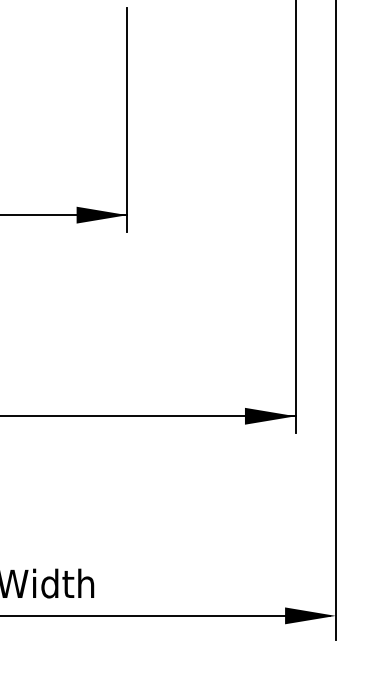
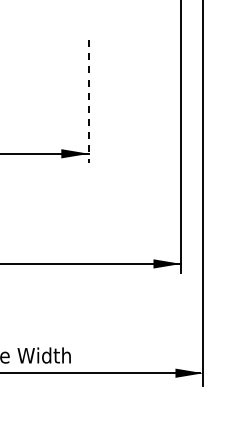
line: (128, 119) -> (89, 101), solid -> dashed

